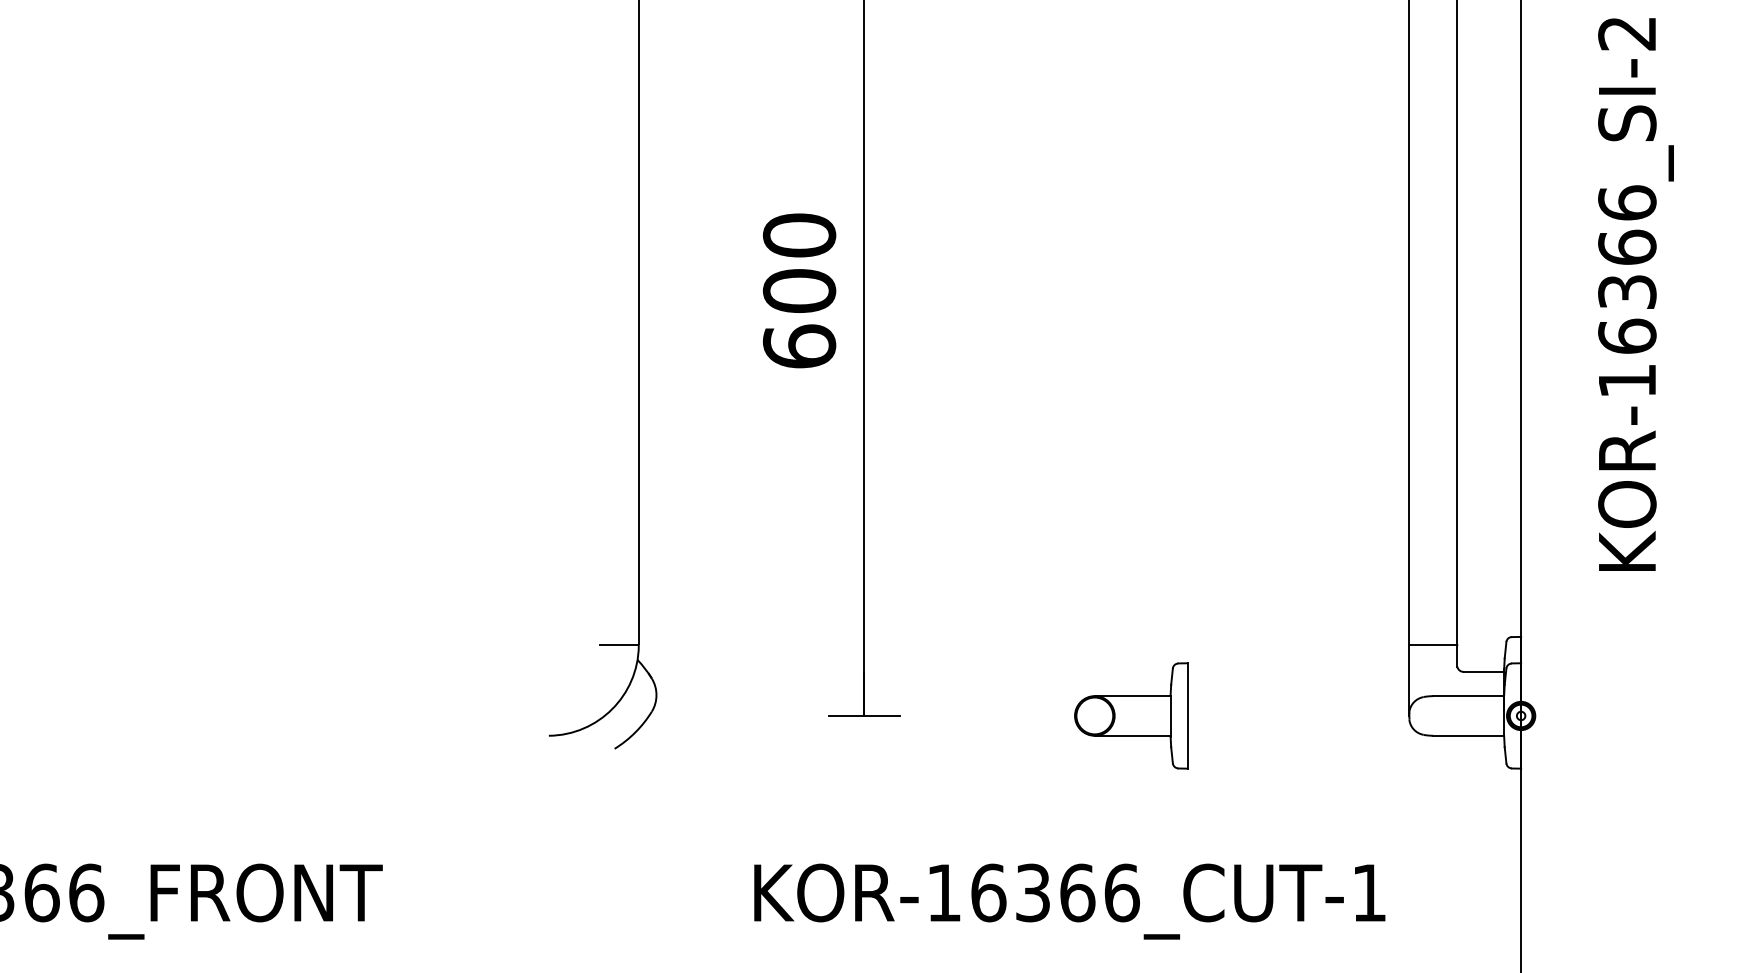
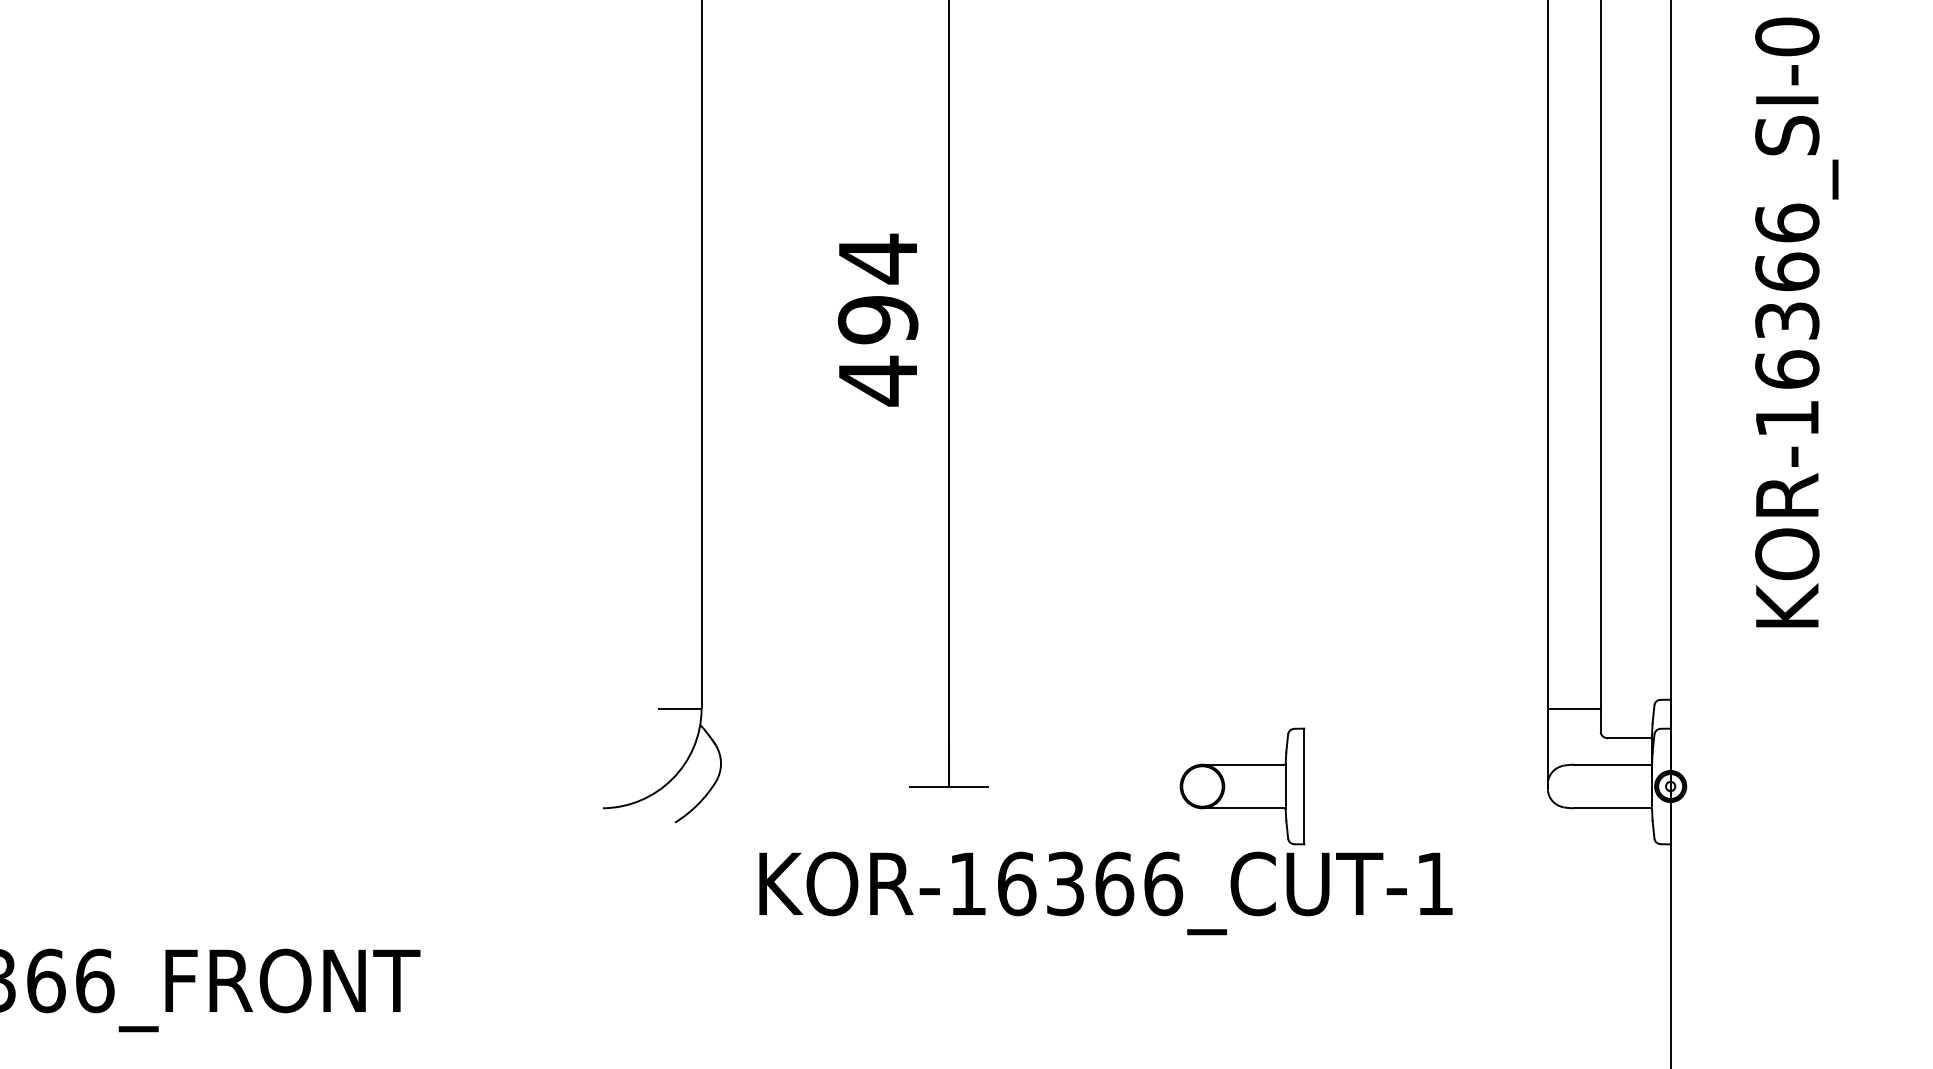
text: (1627, 33) -> (1787, 36), KOR-16366_SI-2 -> KOR-16366_SI-0
text: (798, 290) -> (877, 319), 600 -> 494
text: (1069, 901) -> (1105, 893), moved

